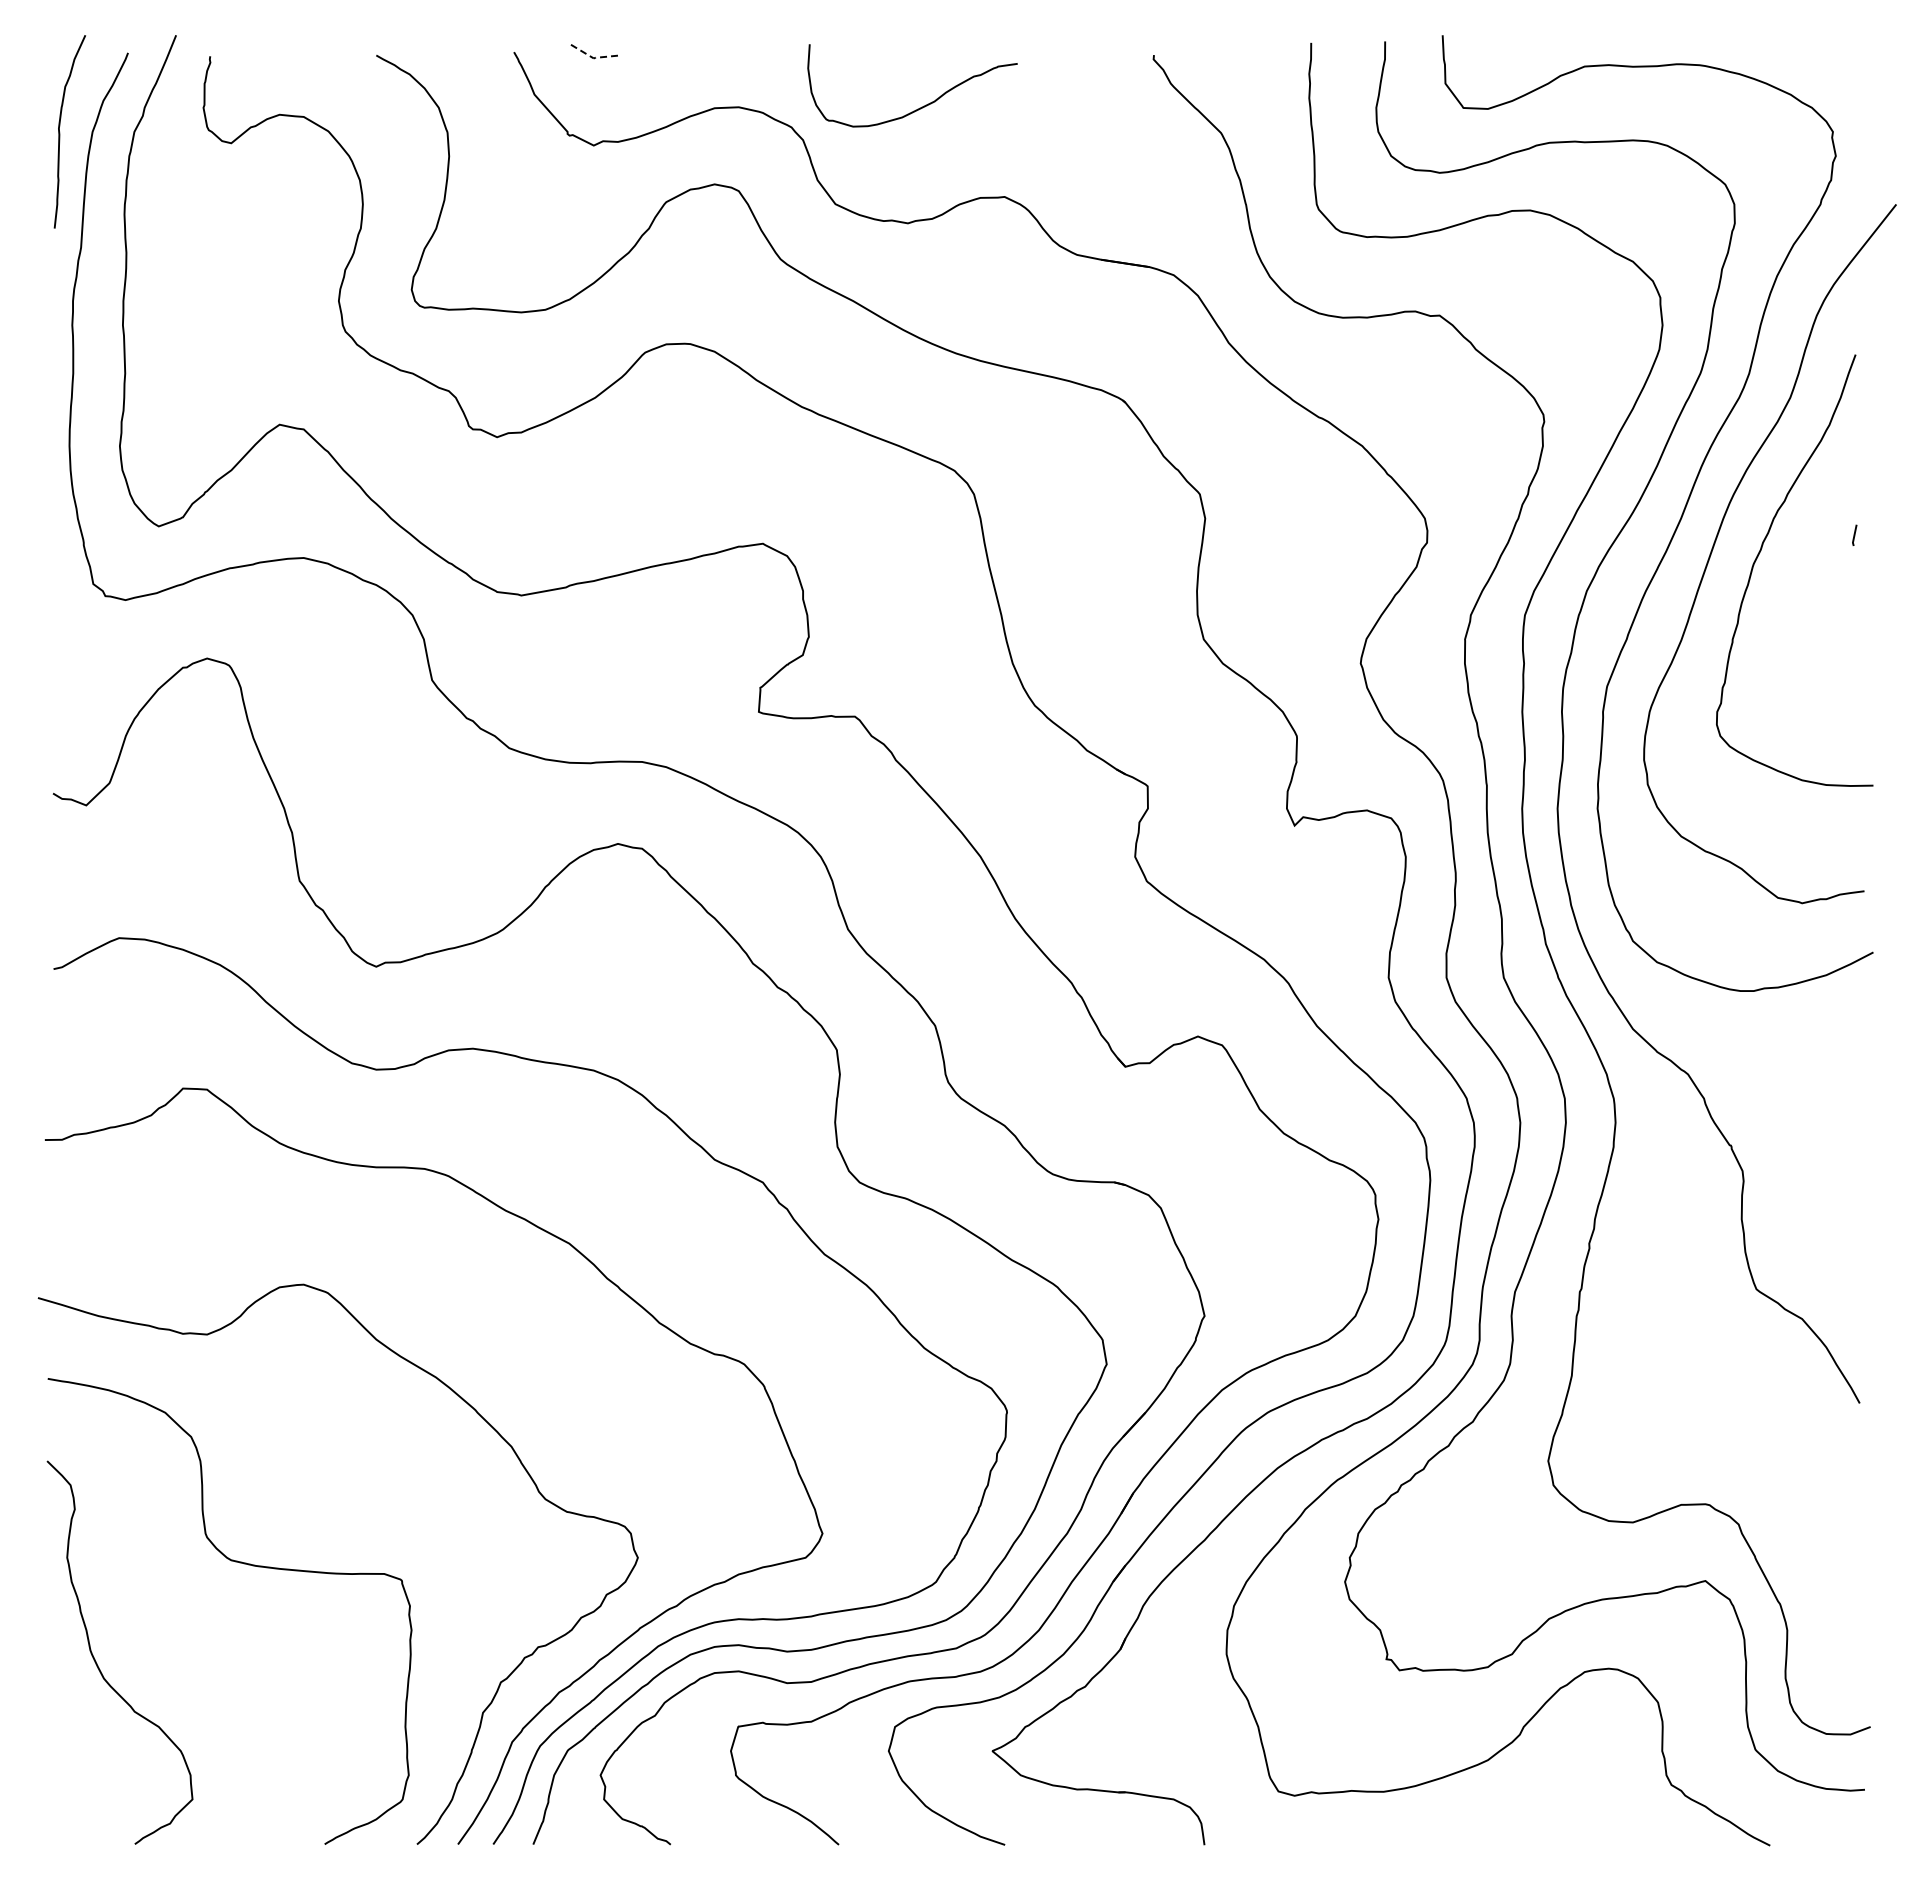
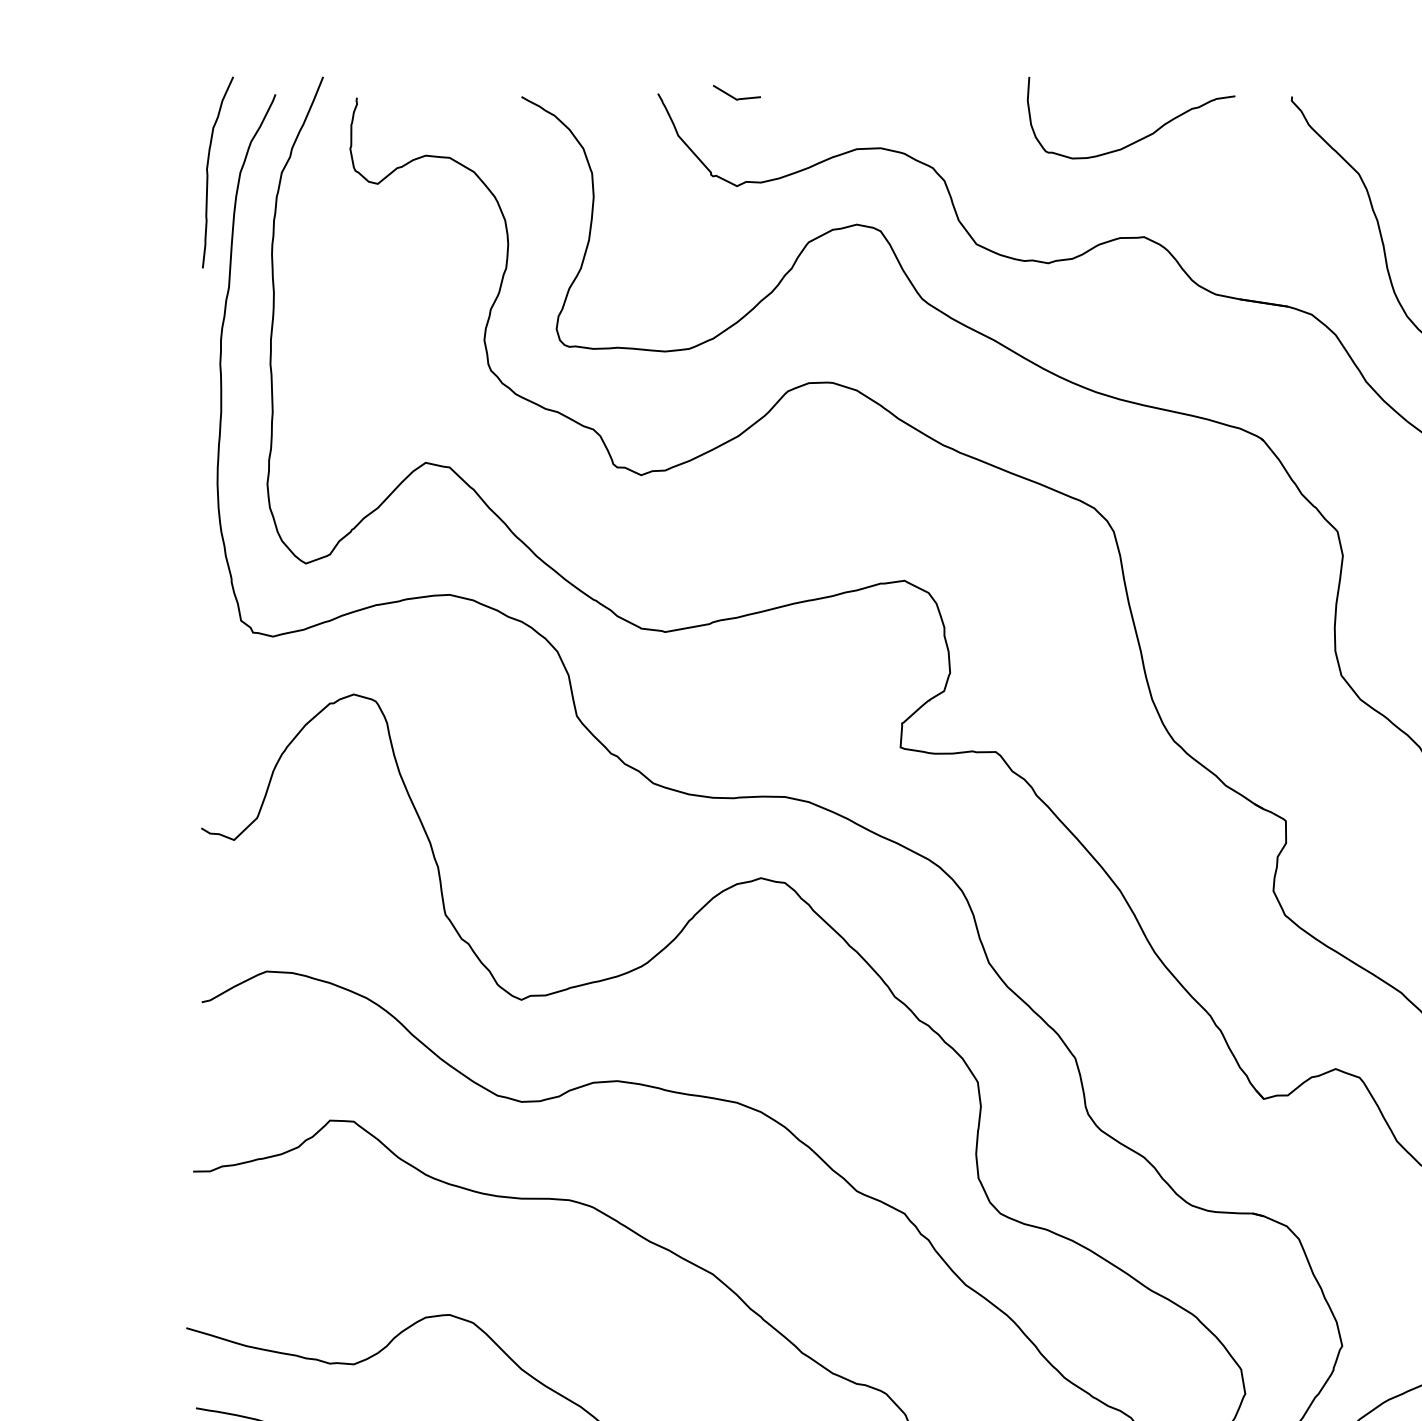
line: (592, 57) -> (735, 98), dashed -> solid
curve: (919, 107) -> (1138, 139), moved

